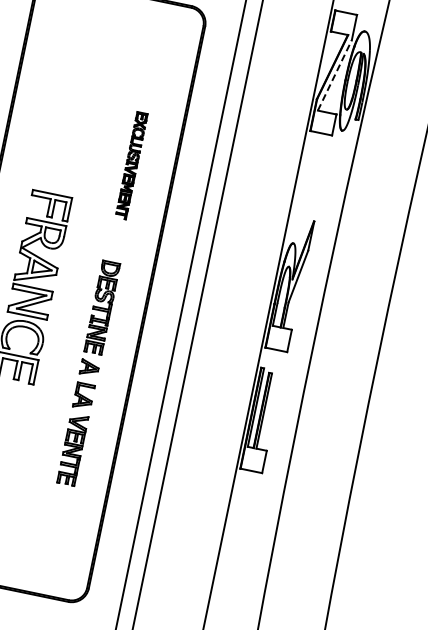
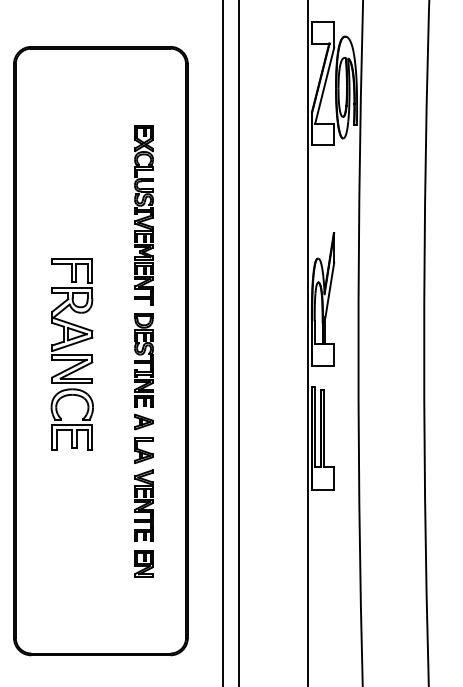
line: (334, 75) -> (324, 85), dashed -> solid
part: (131, 165) -> (143, 215), size x1.67
part: (60, 506) -> (143, 563), added

